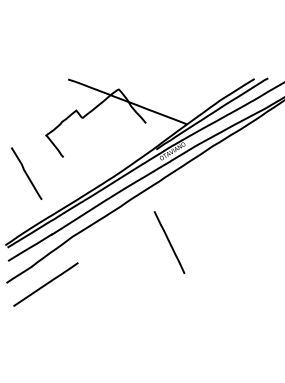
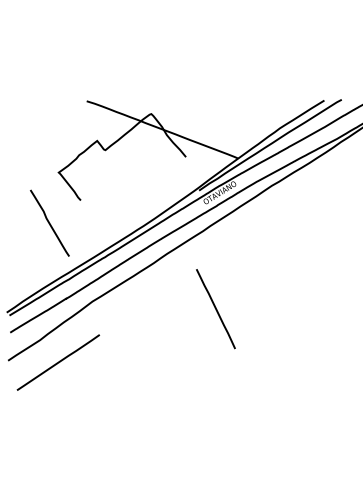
line: (26, 173) -> (49, 222), moved

